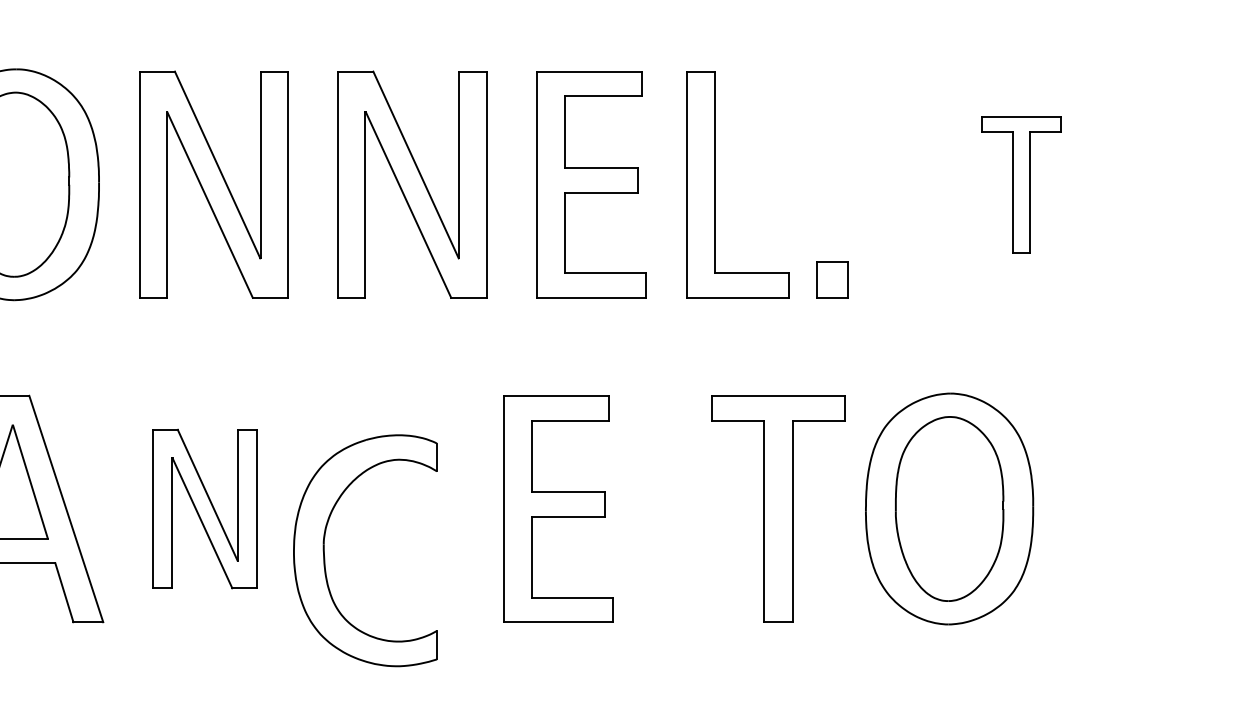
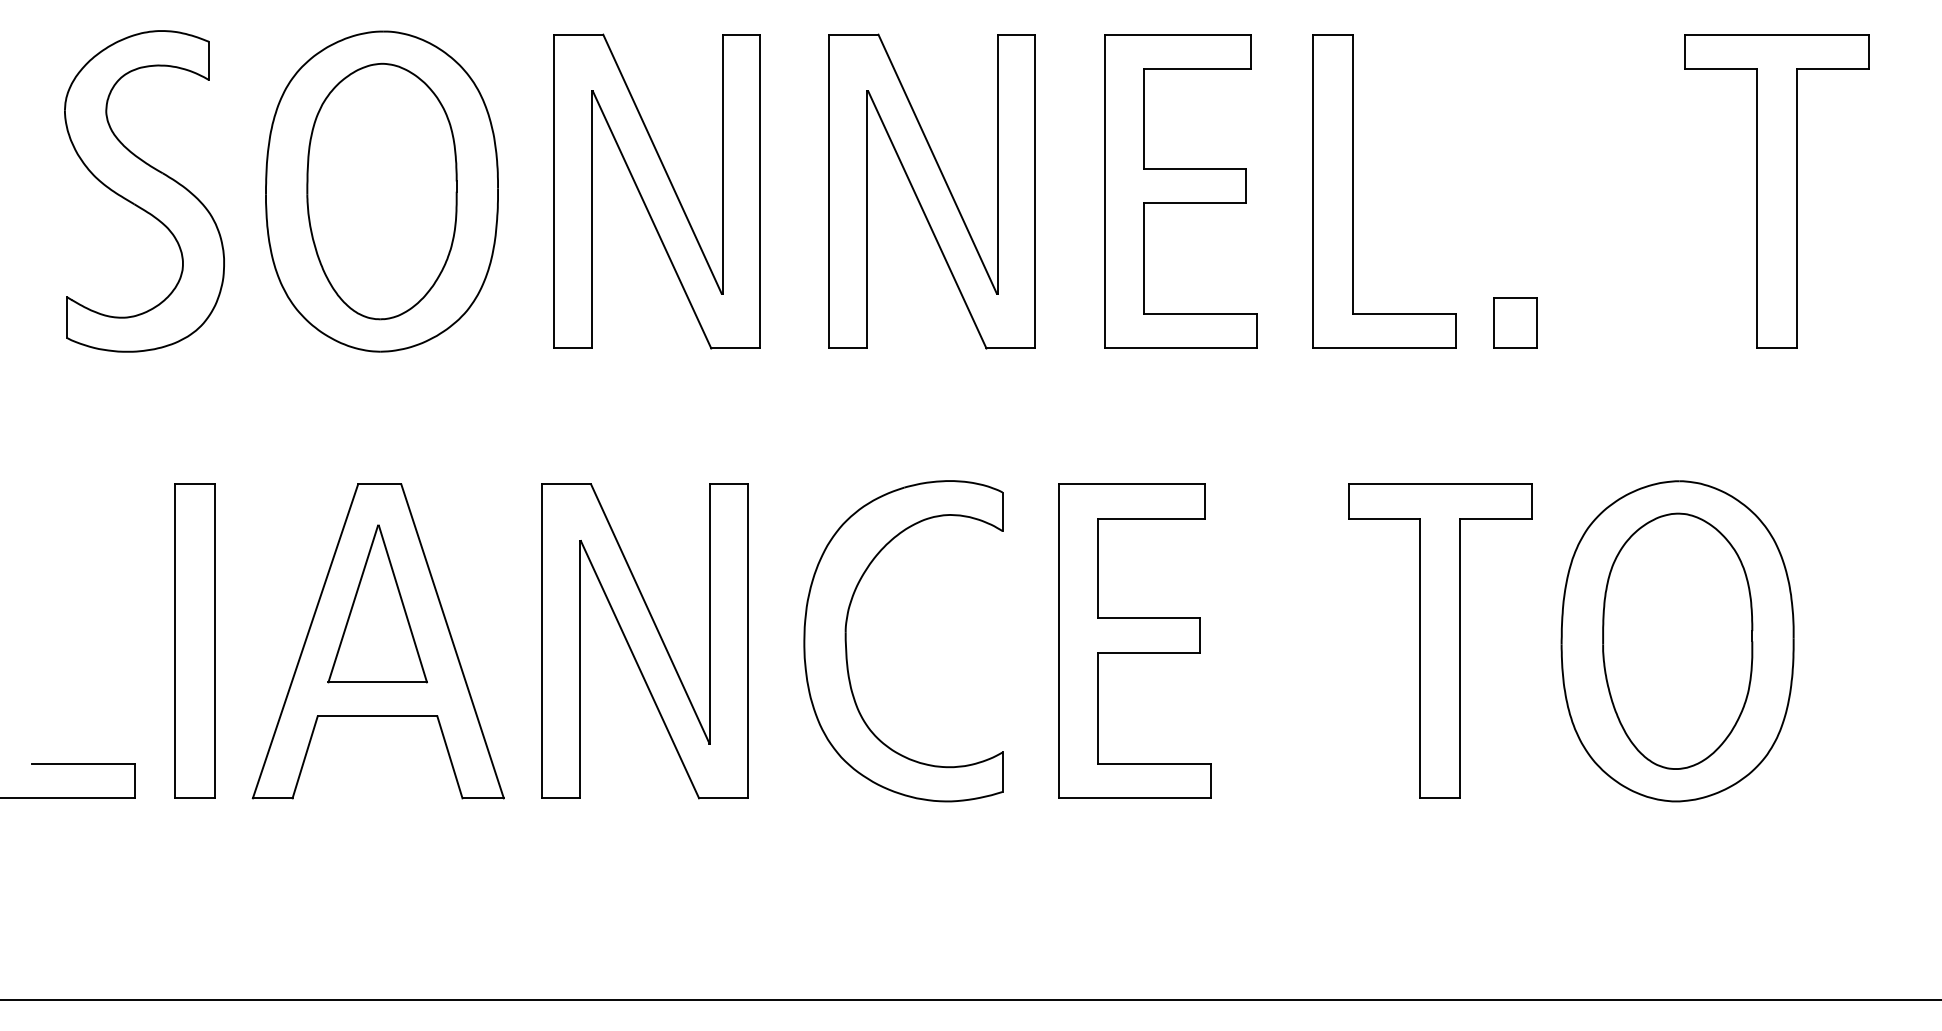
part: (1020, 184) -> (1776, 191), size x1.67
part: (204, 509) -> (644, 641), size x1.43
part: (325, 556) -> (847, 649), moved

